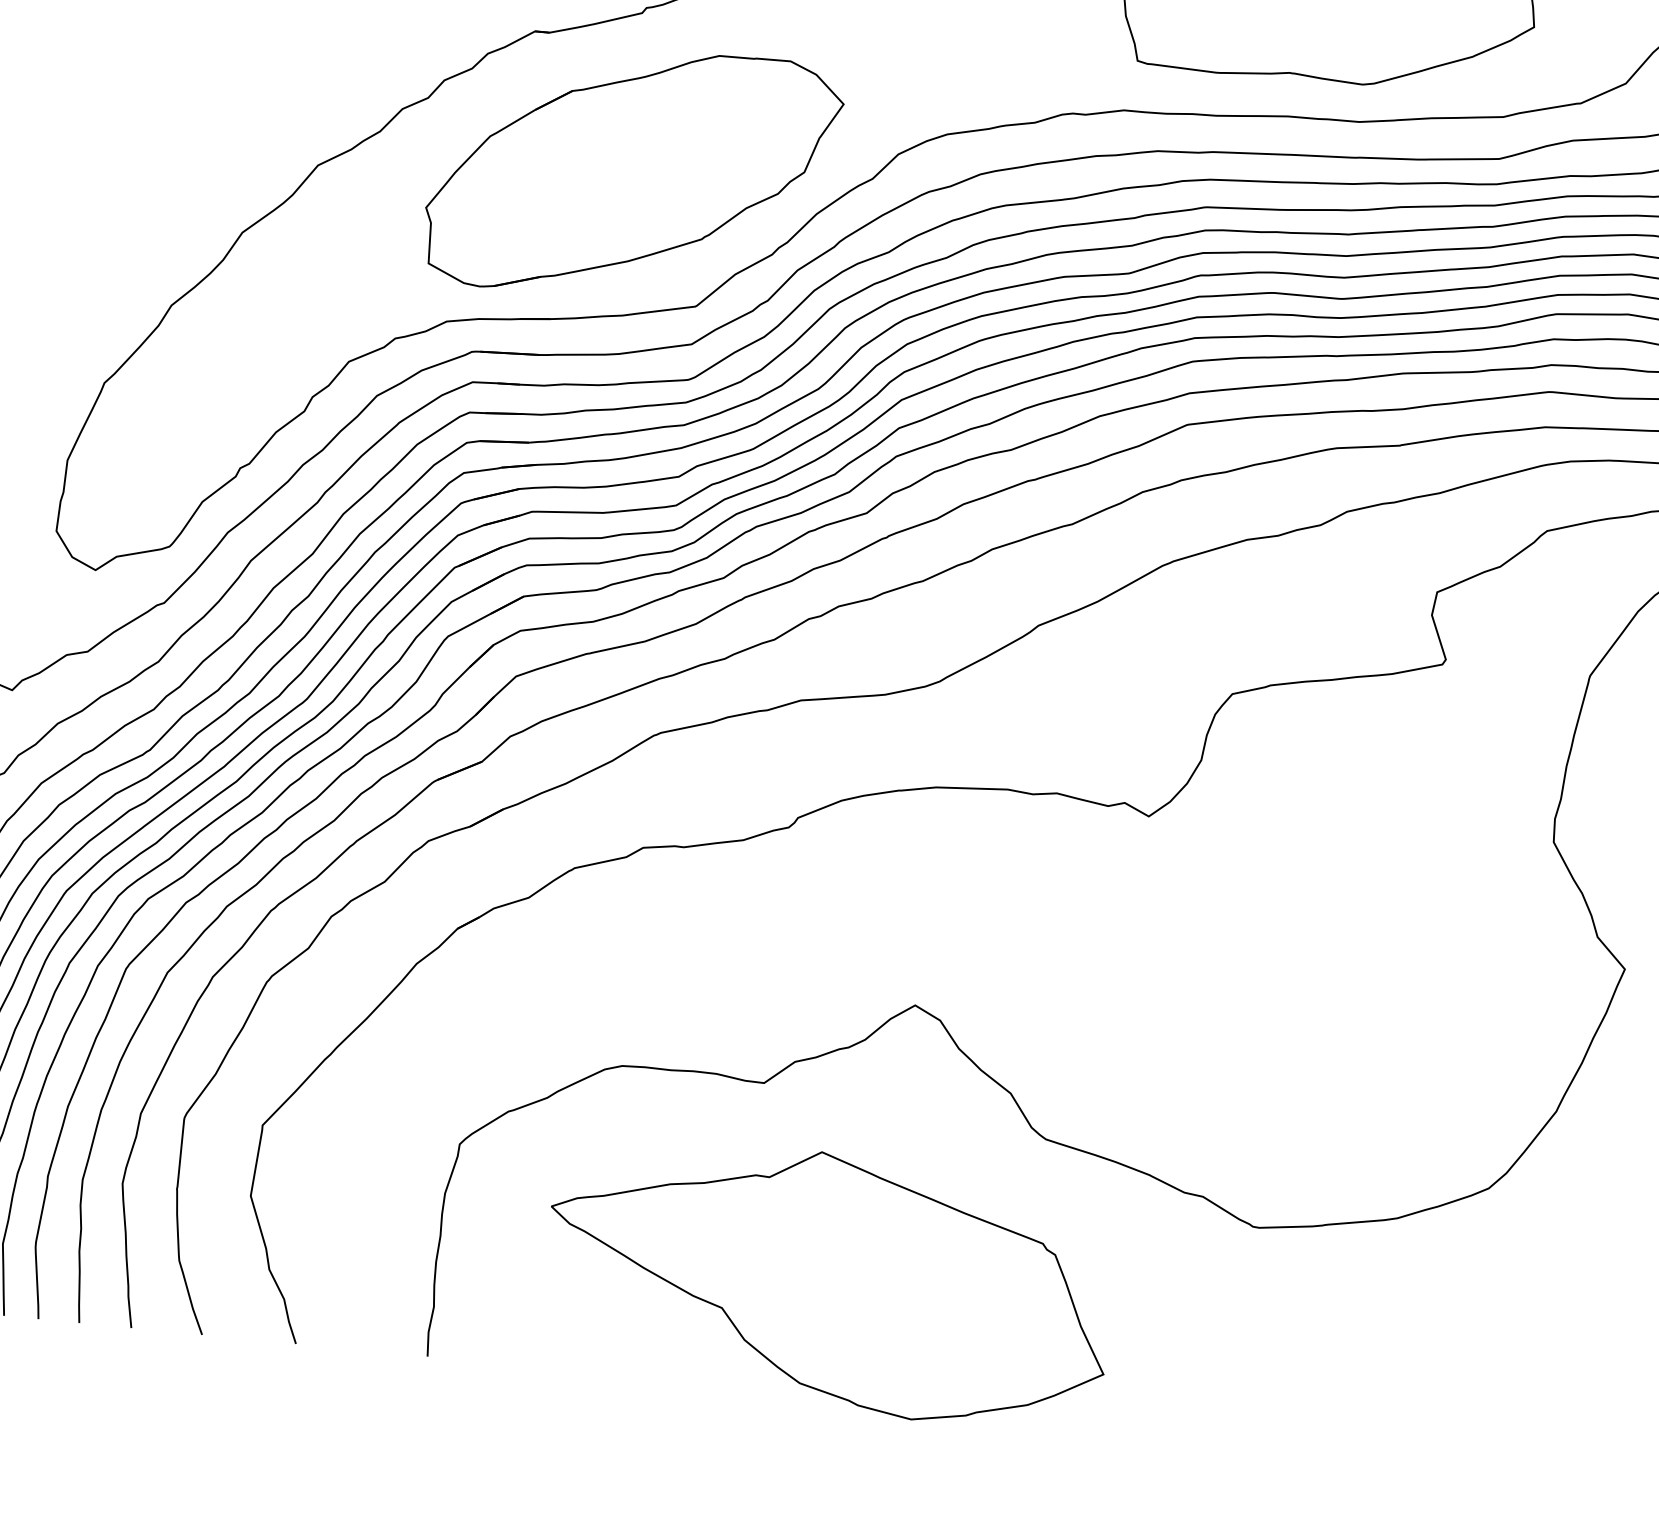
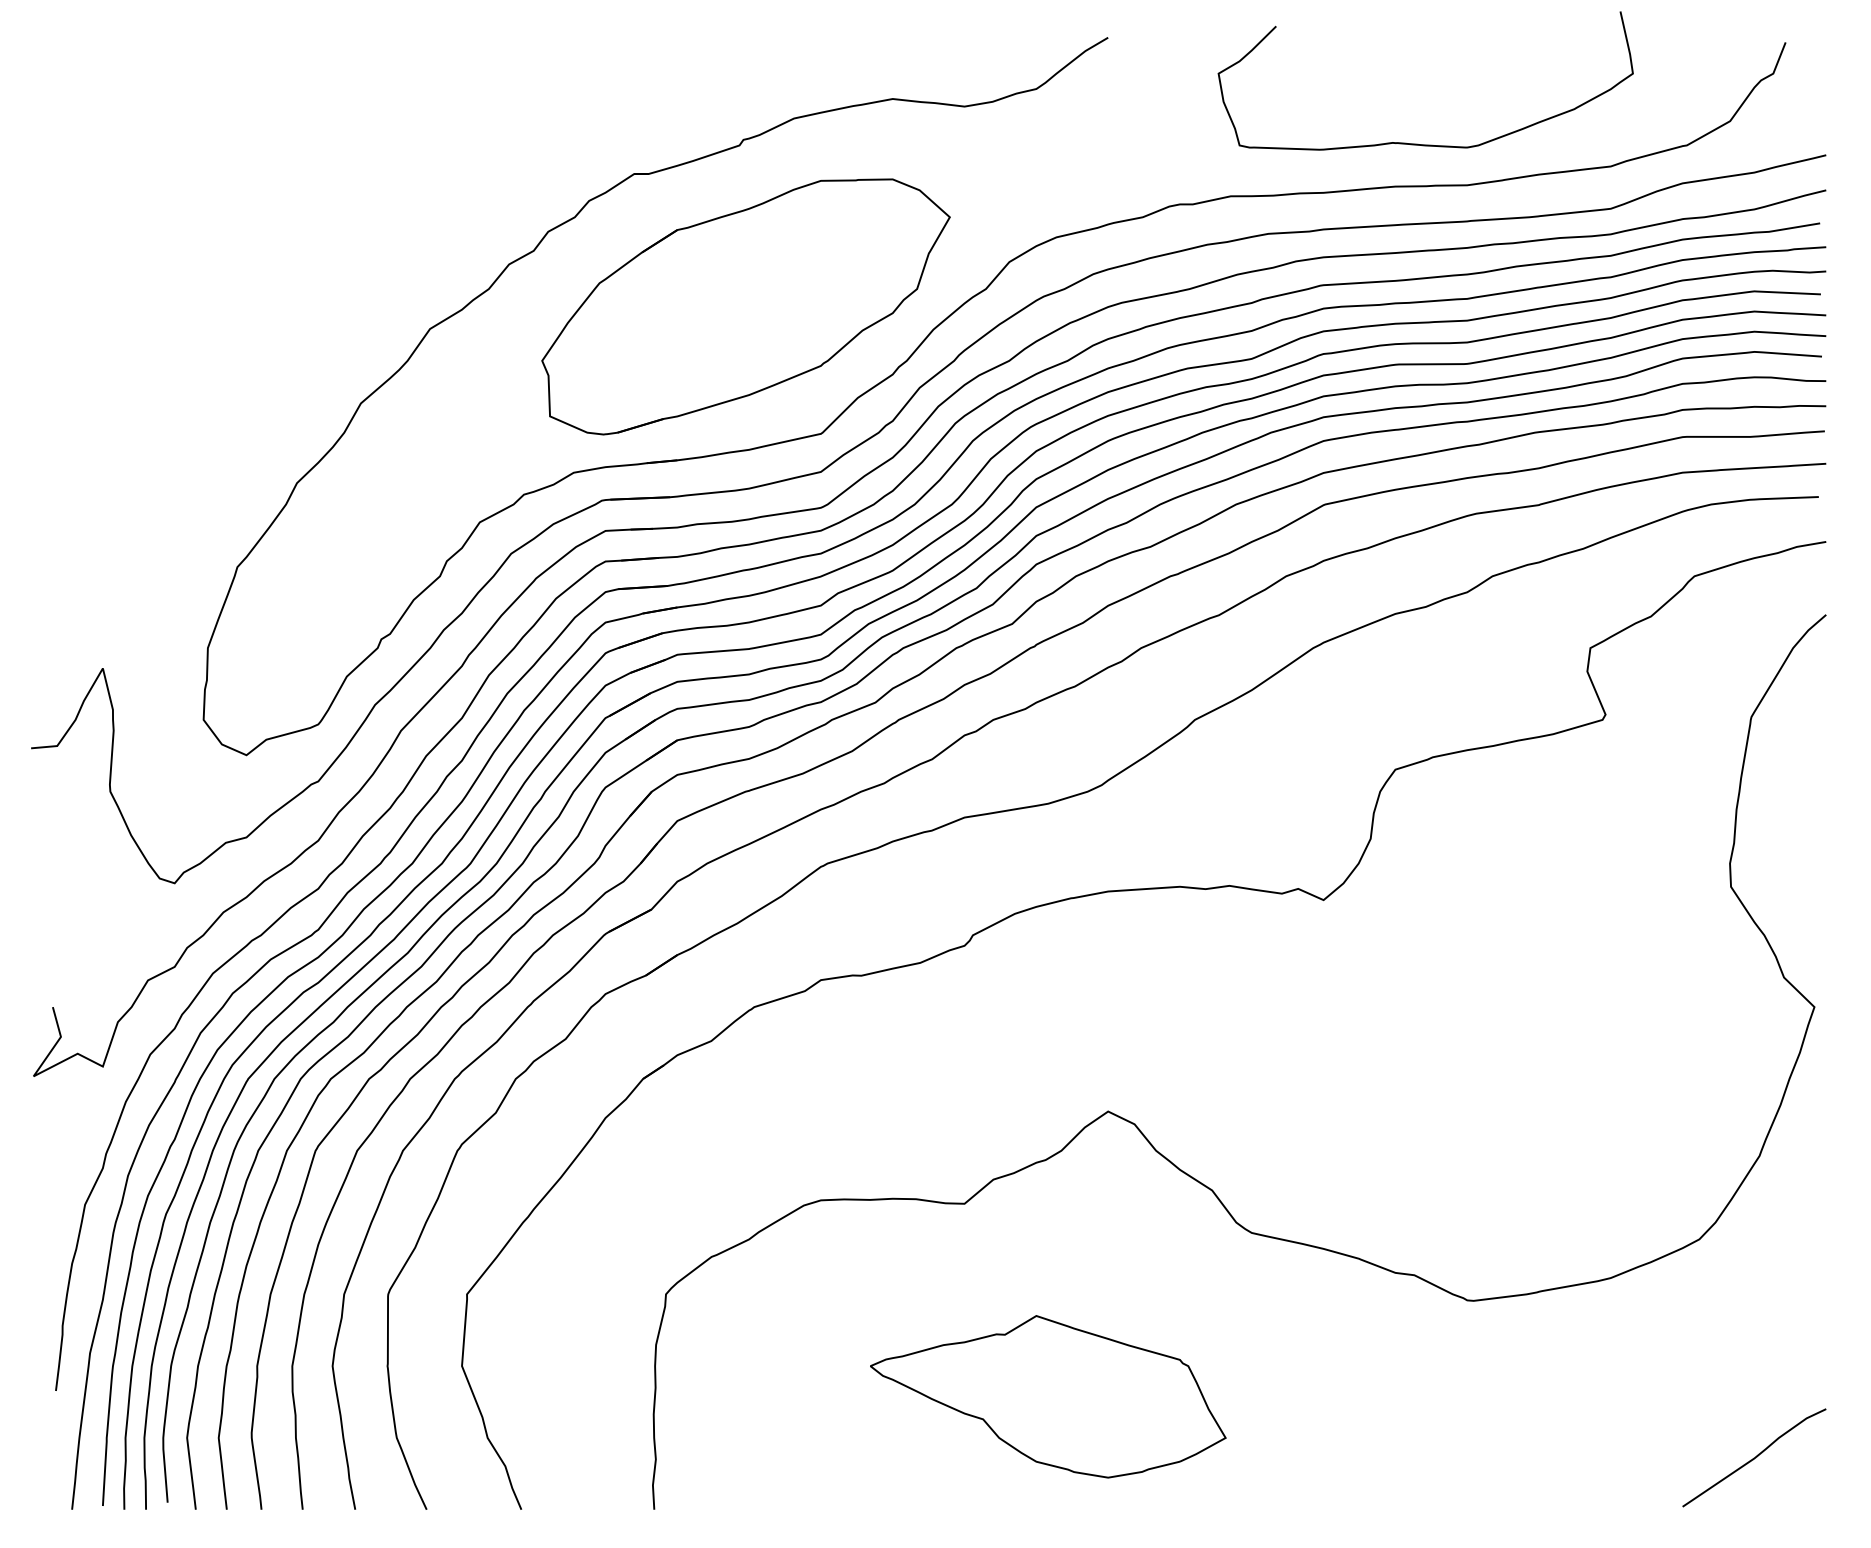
part: (828, 1282) -> (1048, 1396), size x0.62
curve: (1522, 1409) -> (1754, 1457), added

